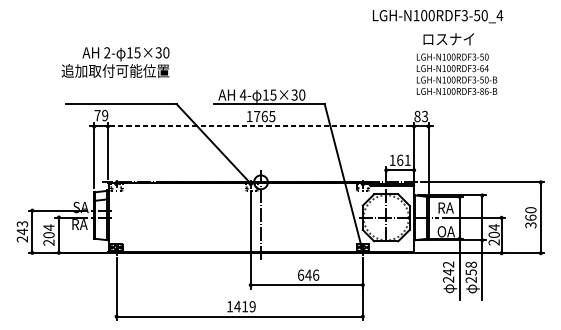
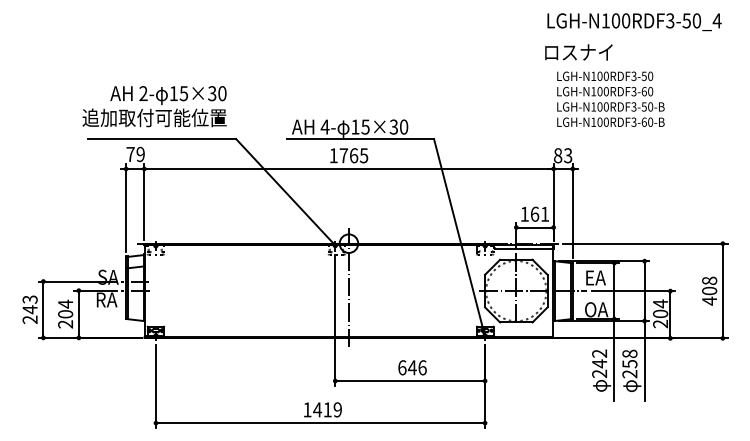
text: (438, 16) -> (634, 22), moved
text: (448, 39) -> (578, 52), moved
text: (115, 62) -> (154, 106), moved
text: (486, 68) -> (650, 91), LGH-N100RDF3-64 -> LGH-N100RDF3-60
text: (484, 90) -> (647, 121), LGH-N100RDF3-86-B -> LGH-N100RDF3-60-B
line: (260, 126) -> (348, 168), dashed -> solid
text: (446, 207) -> (597, 277), RA -> EA
text: (530, 217) -> (709, 290), 360 -> 408

